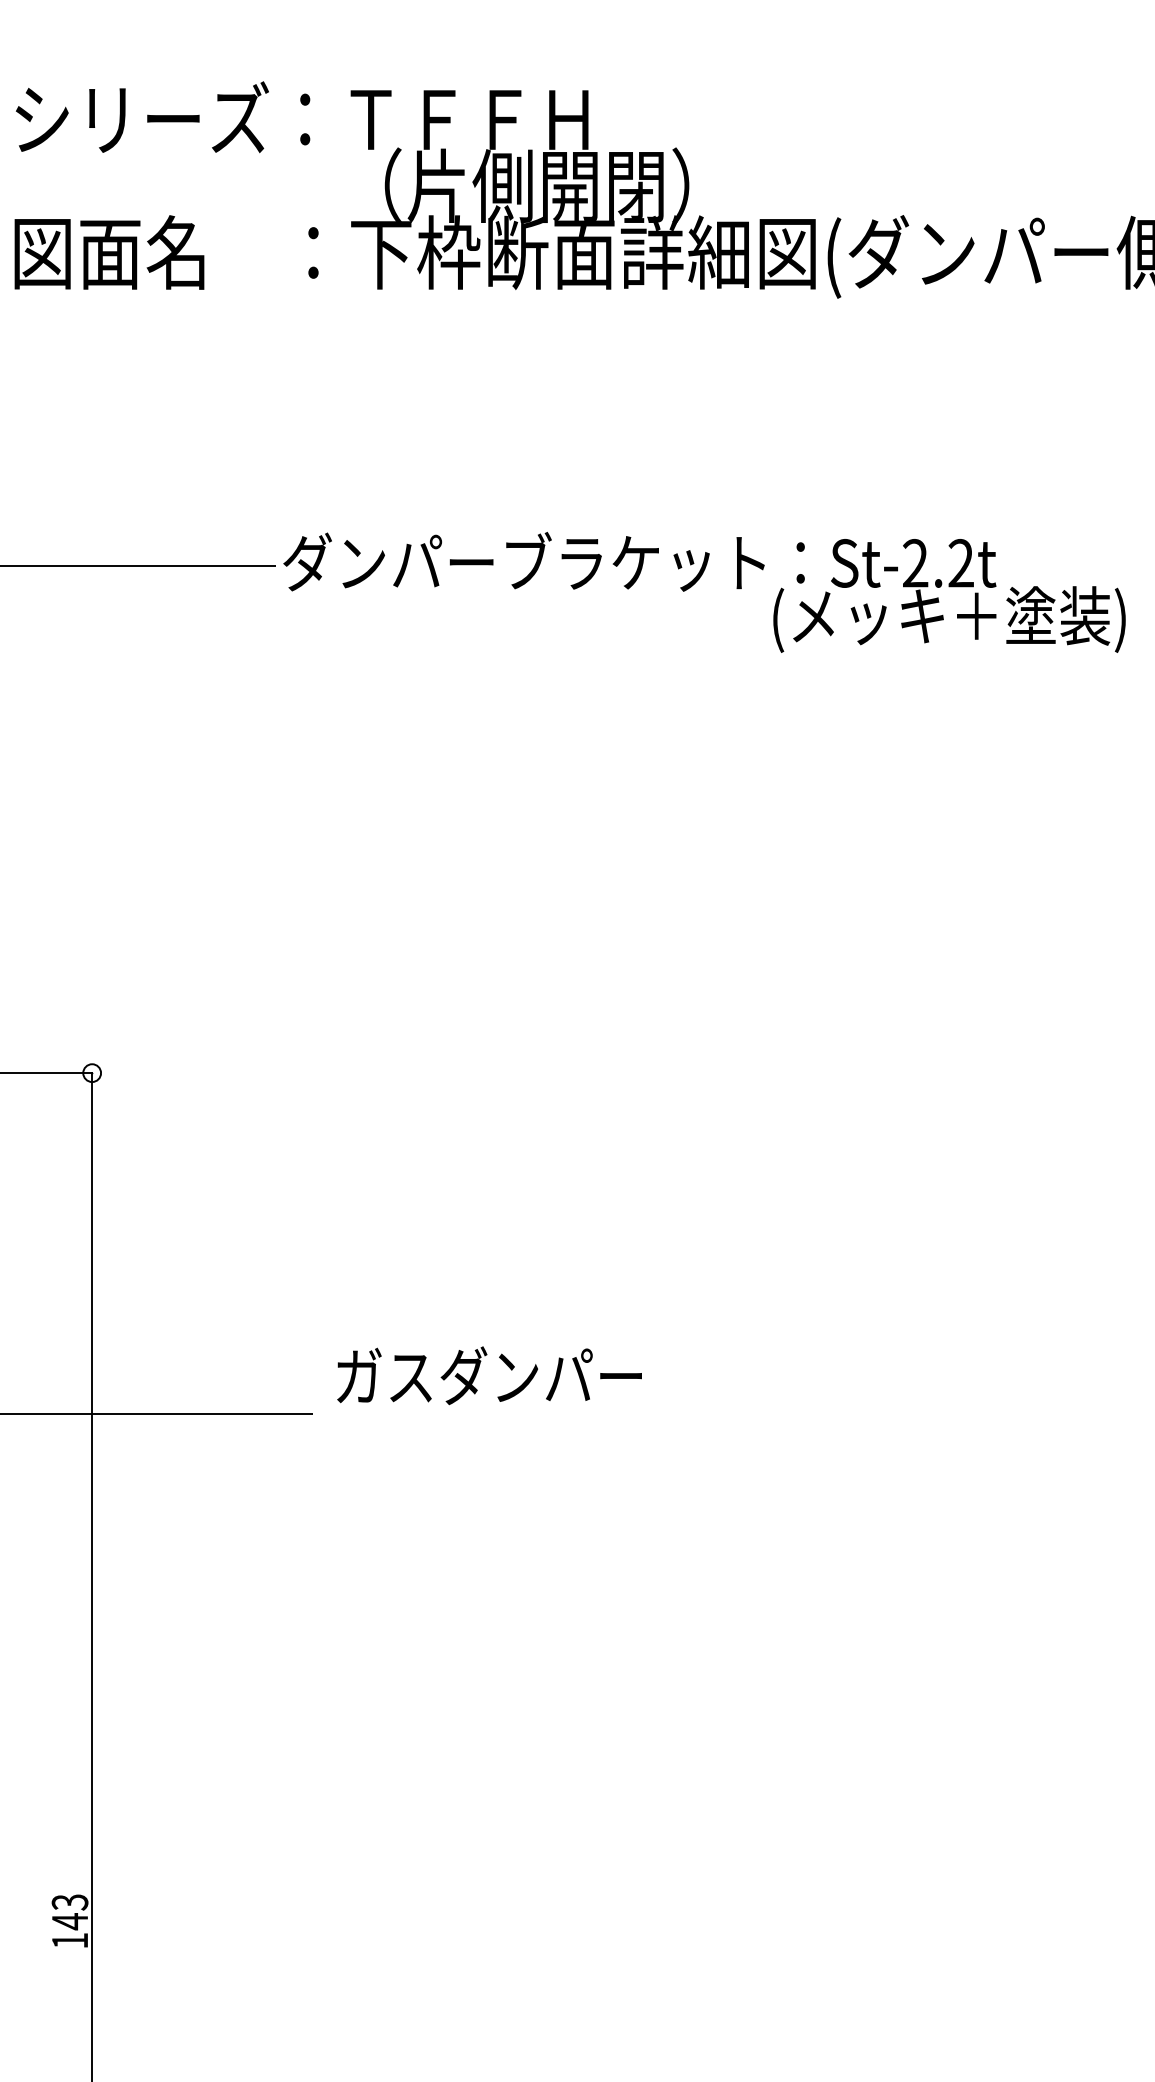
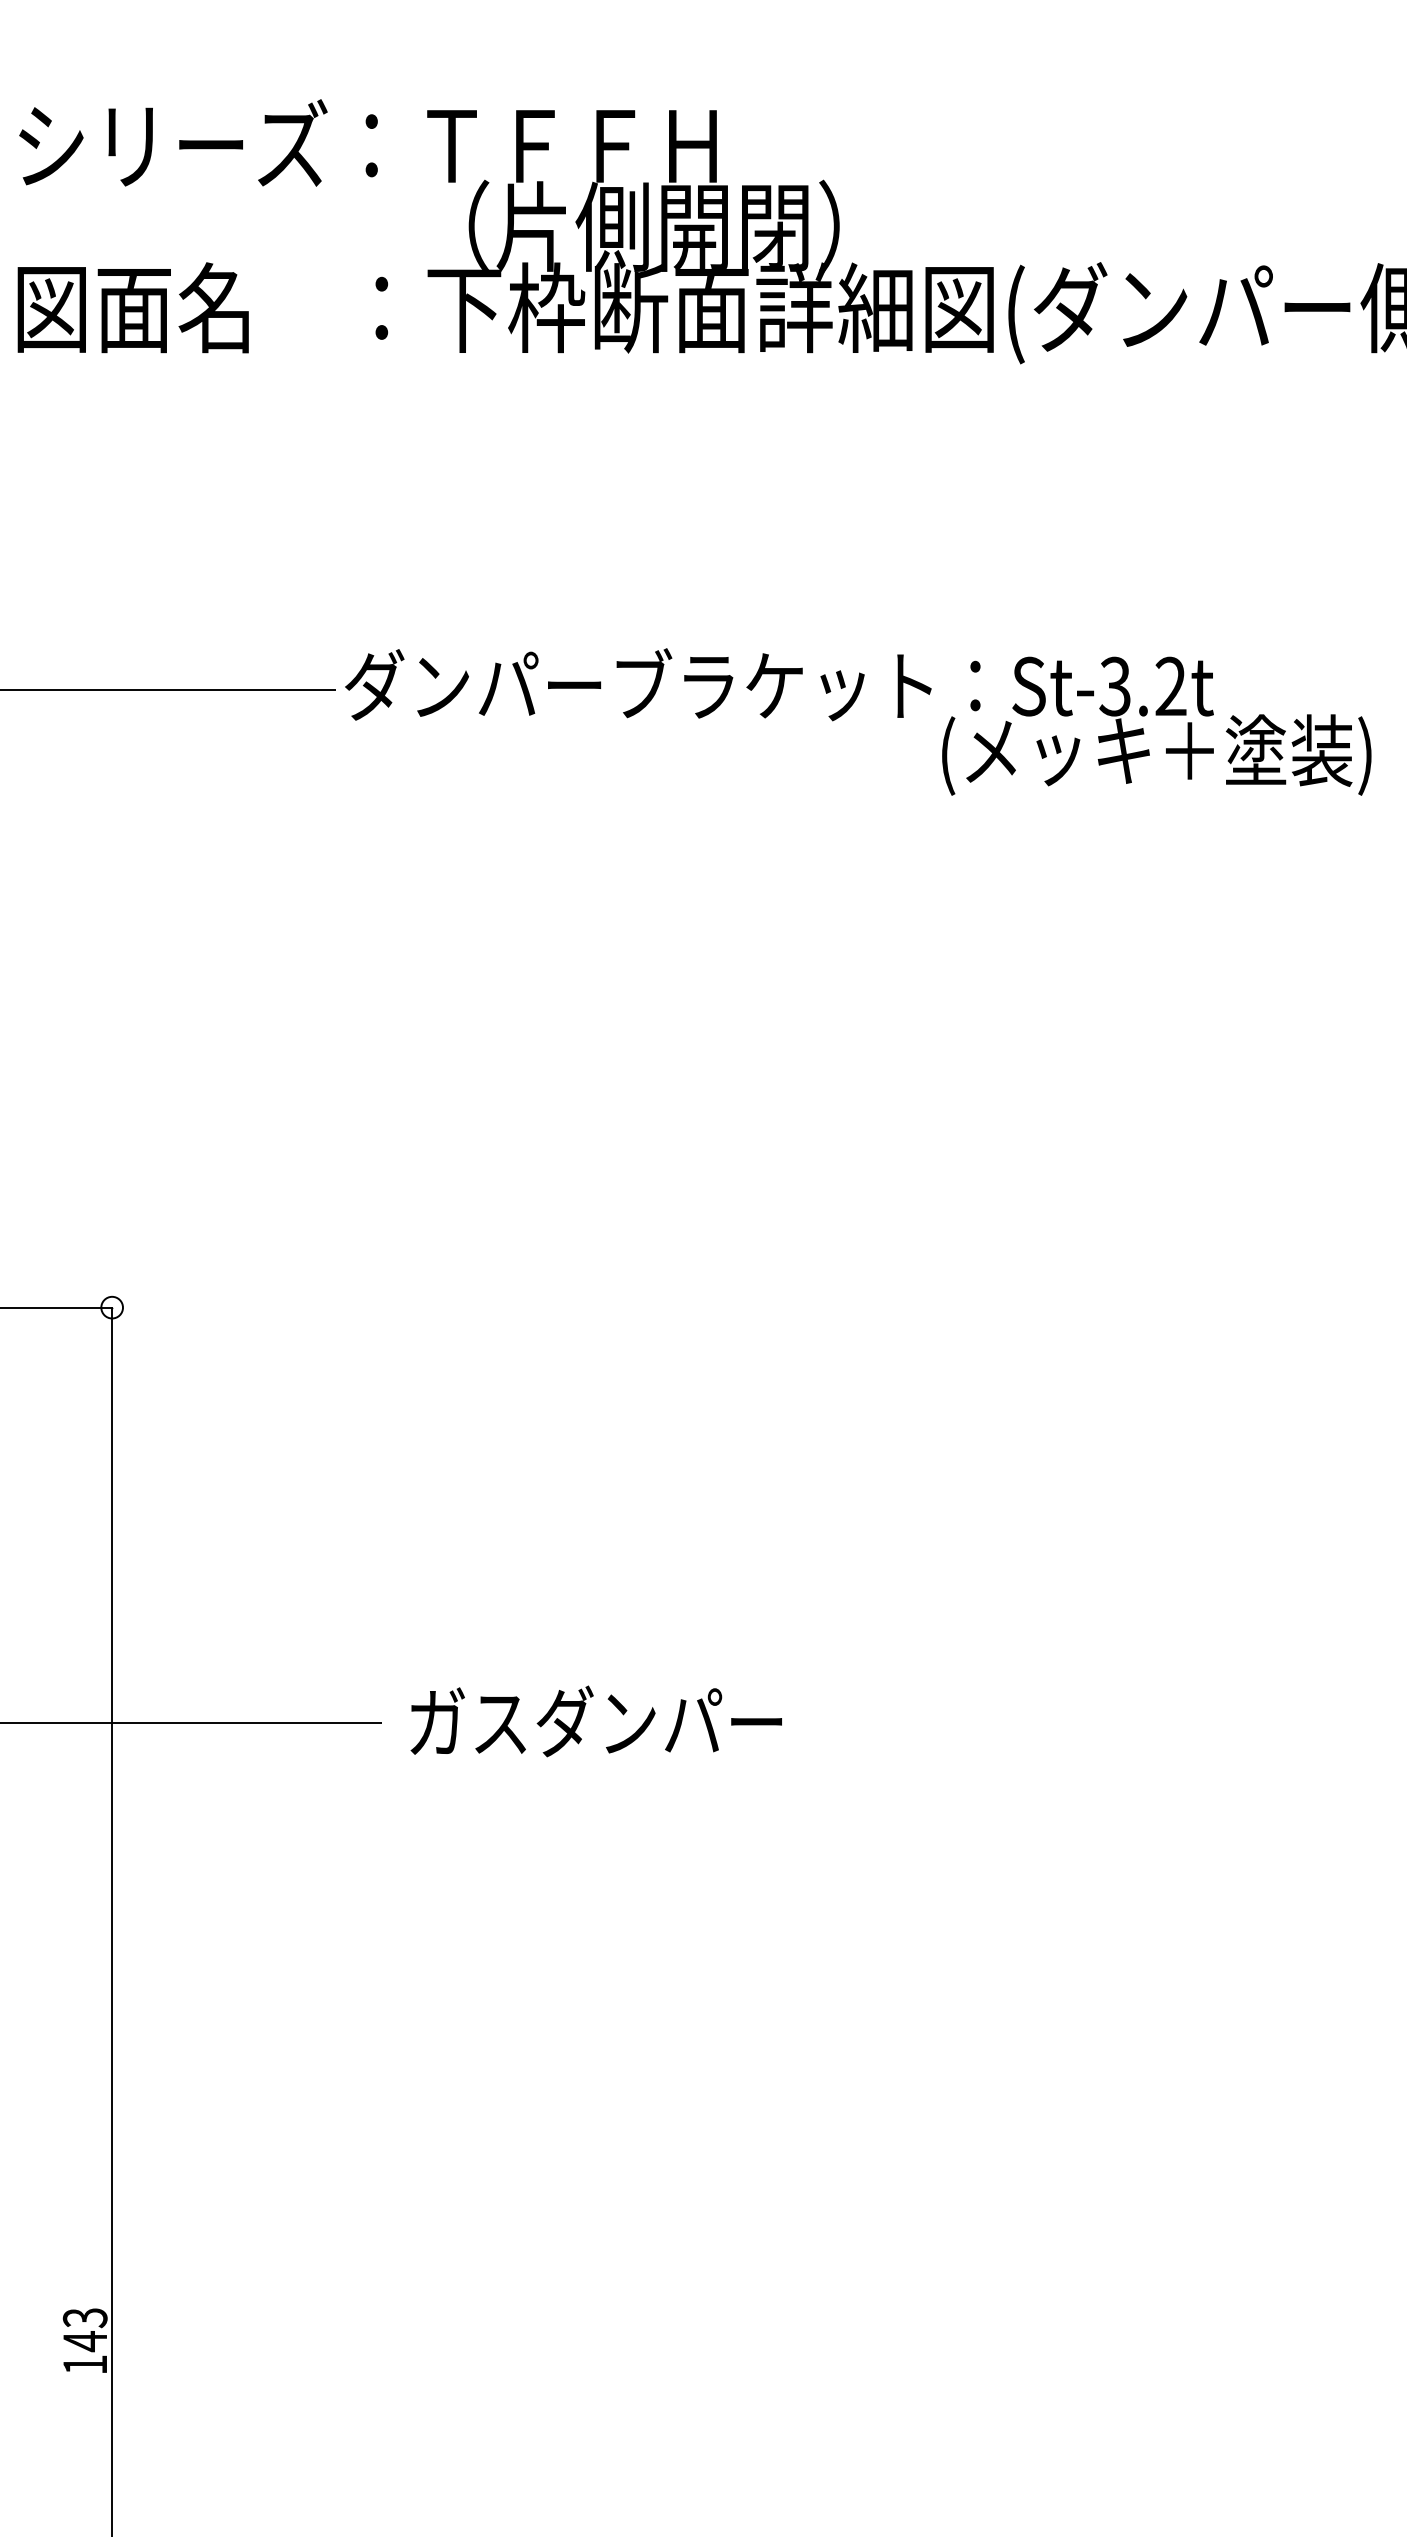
text: (915, 563) -> (1115, 686), St-2.2t -> St-3.2t
text: (489, 1375) -> (596, 1721), moved

